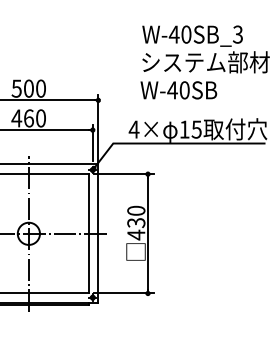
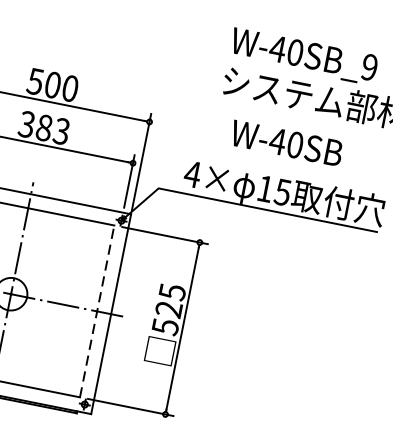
text: (237, 34) -> (368, 67), W-40SB_3 -> W-40SB_9
text: (178, 90) -> (286, 143), moved
text: (28, 118) -> (43, 127), 460 -> 383
text: (136, 222) -> (169, 308), 430 -> 525
line: (88, 233) -> (97, 310), solid -> dashed

